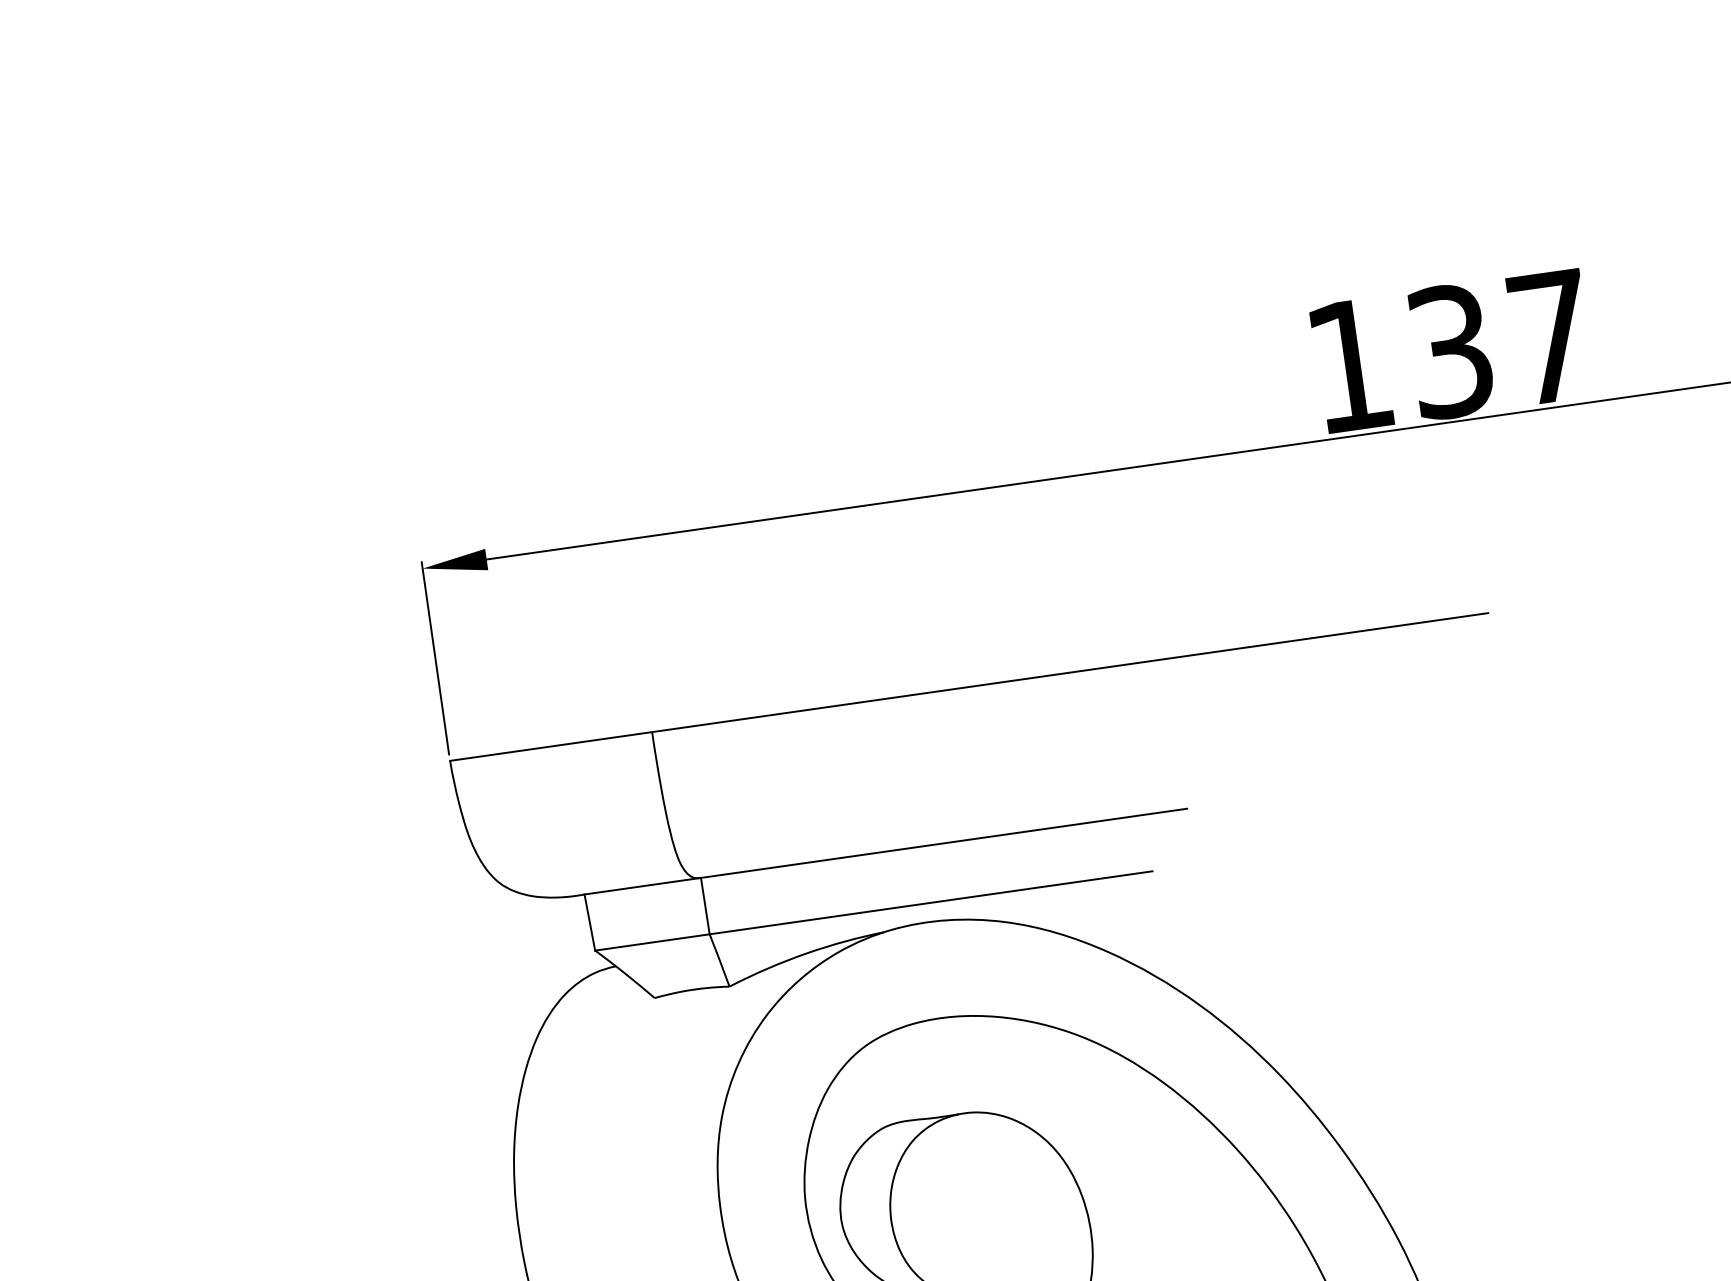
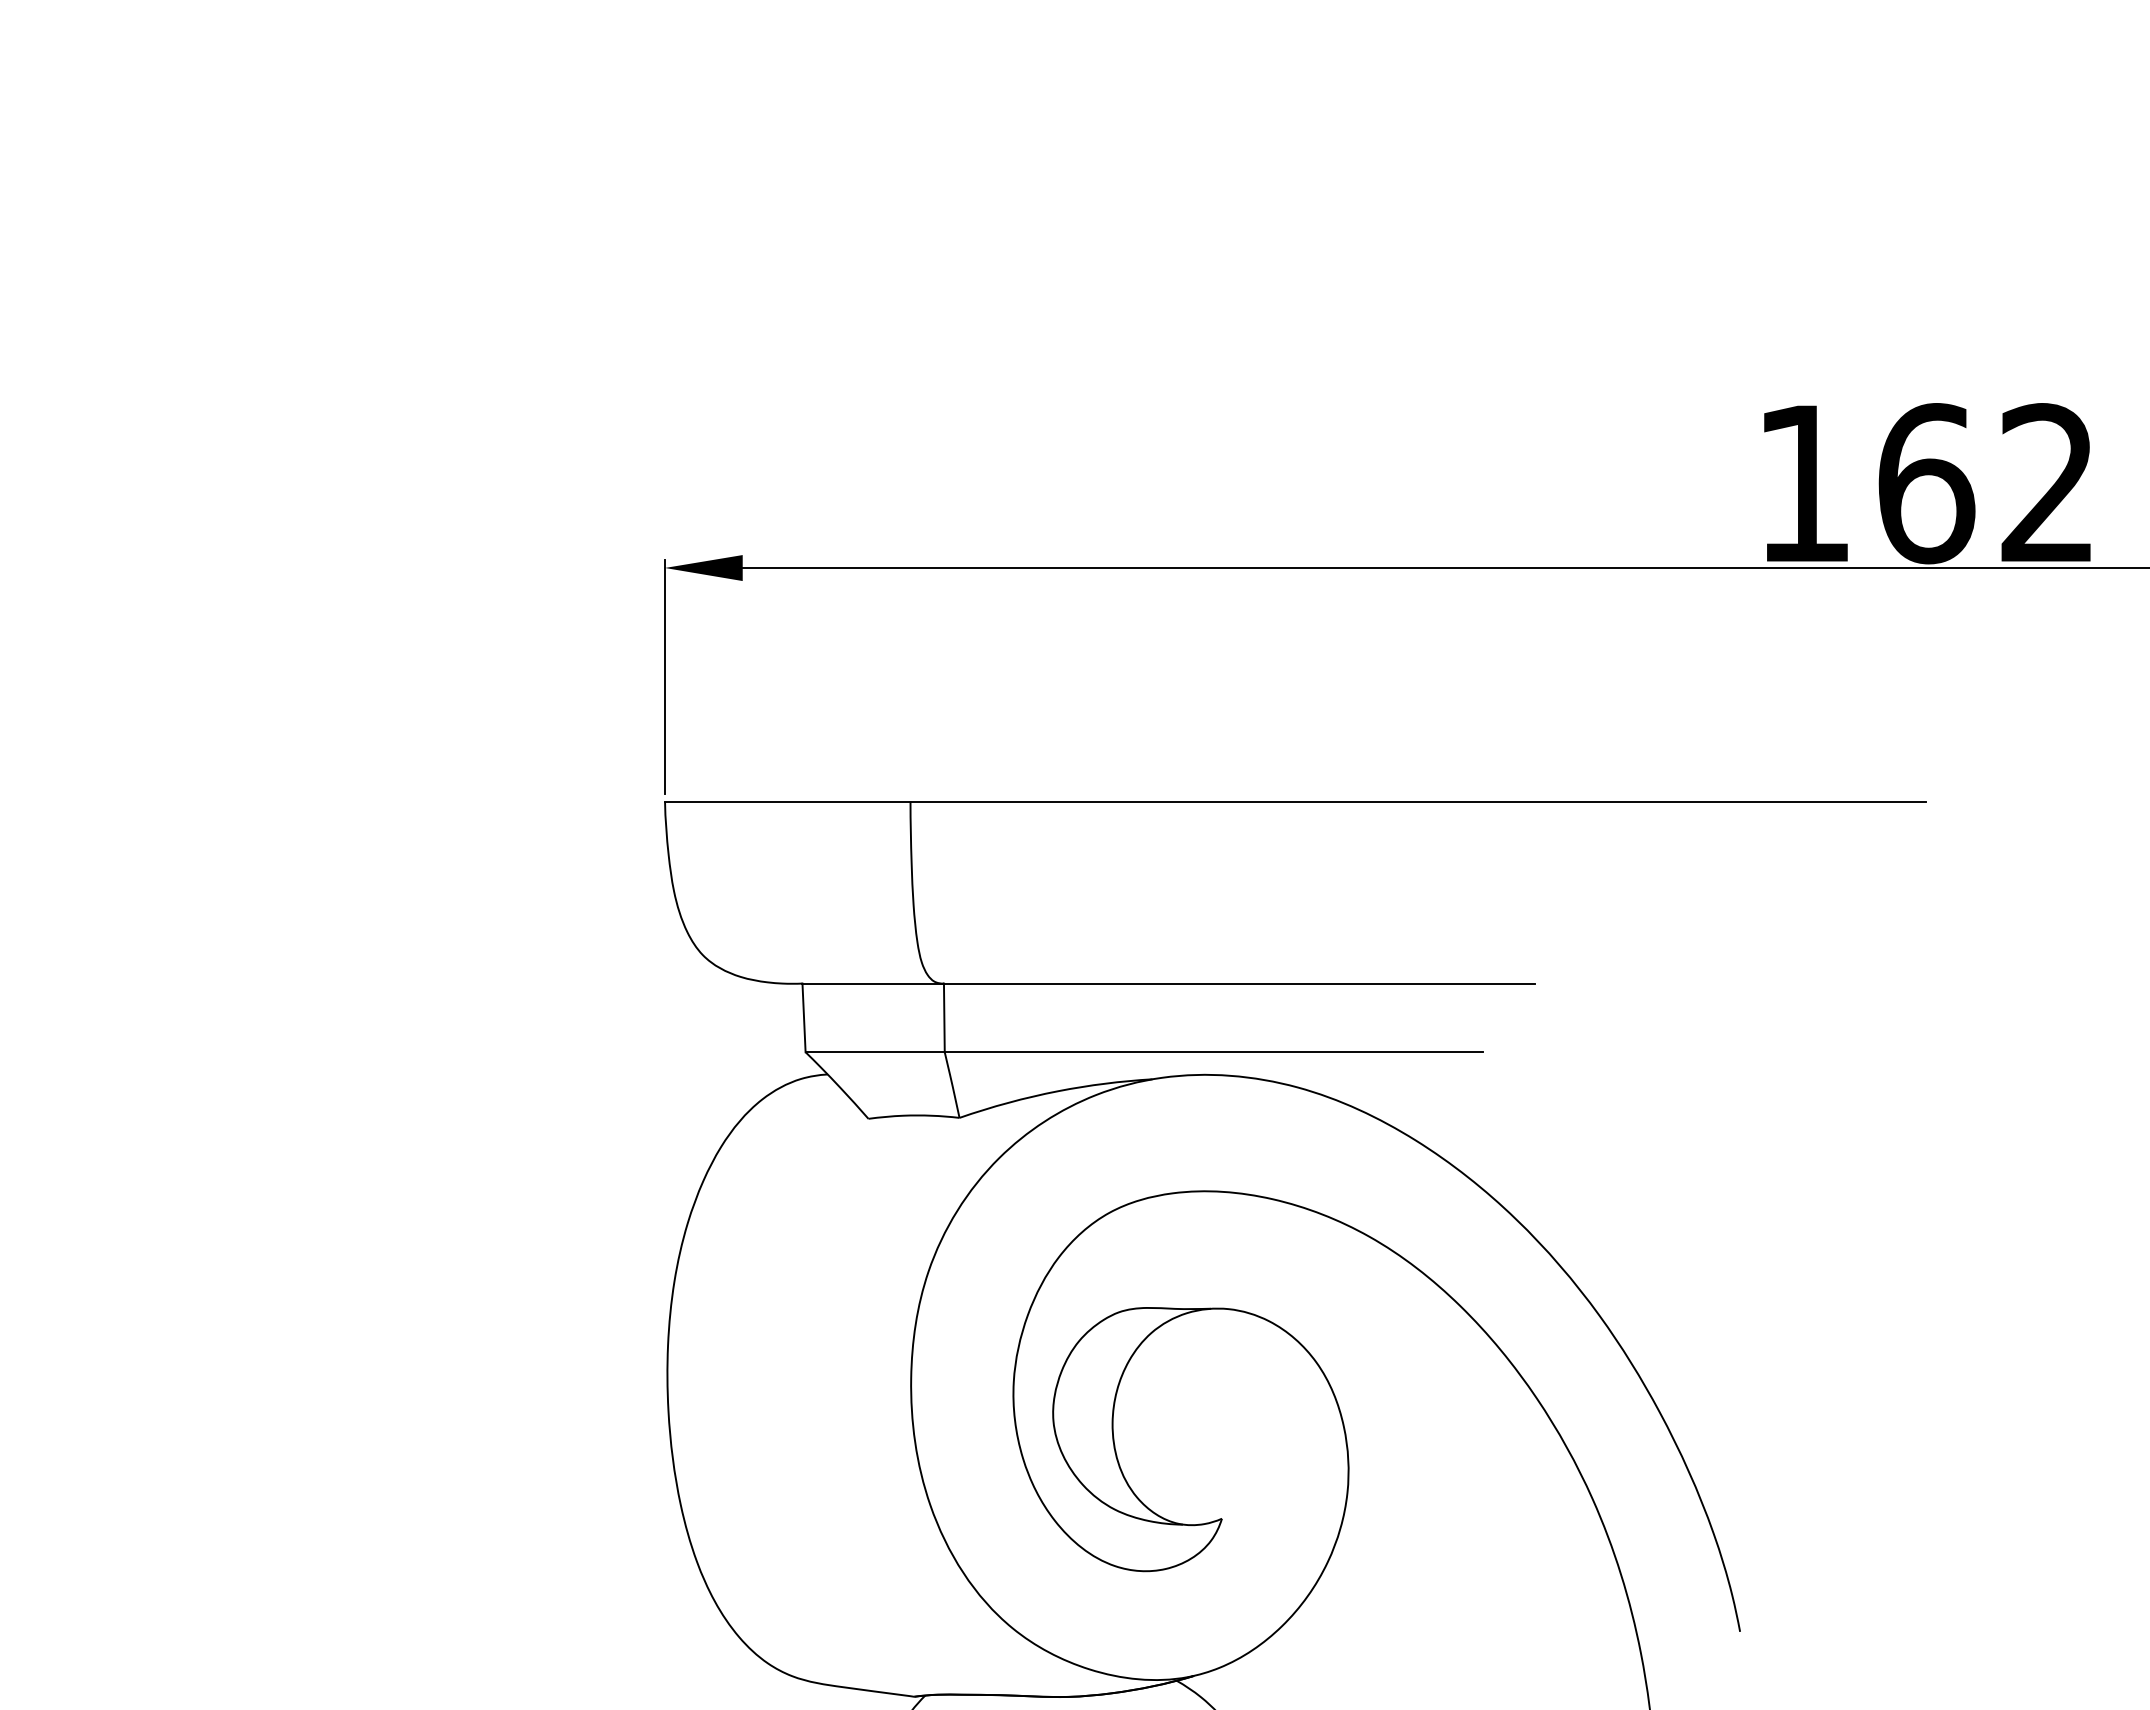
text: (1499, 344) -> (1985, 483), 137 -> 162

